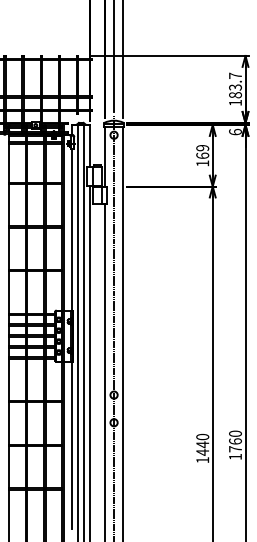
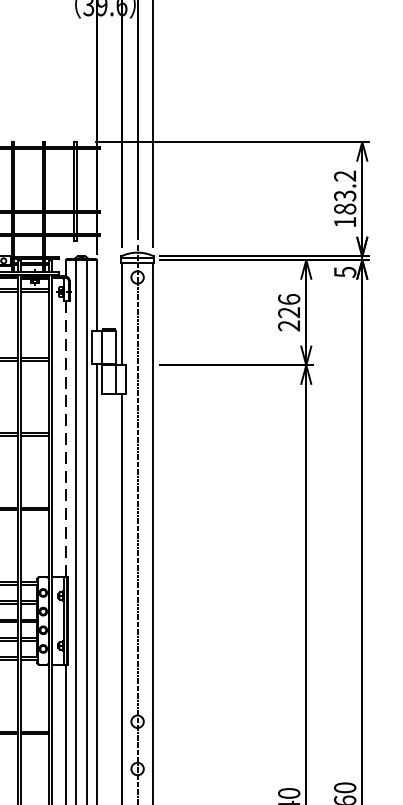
text: (235, 75) -> (345, 175), 183.7 -> 183.2
text: (235, 131) -> (345, 271), 6 -> 5
text: (202, 155) -> (288, 312), 169 -> 226
line: (72, 229) -> (66, 438), solid -> dashed

